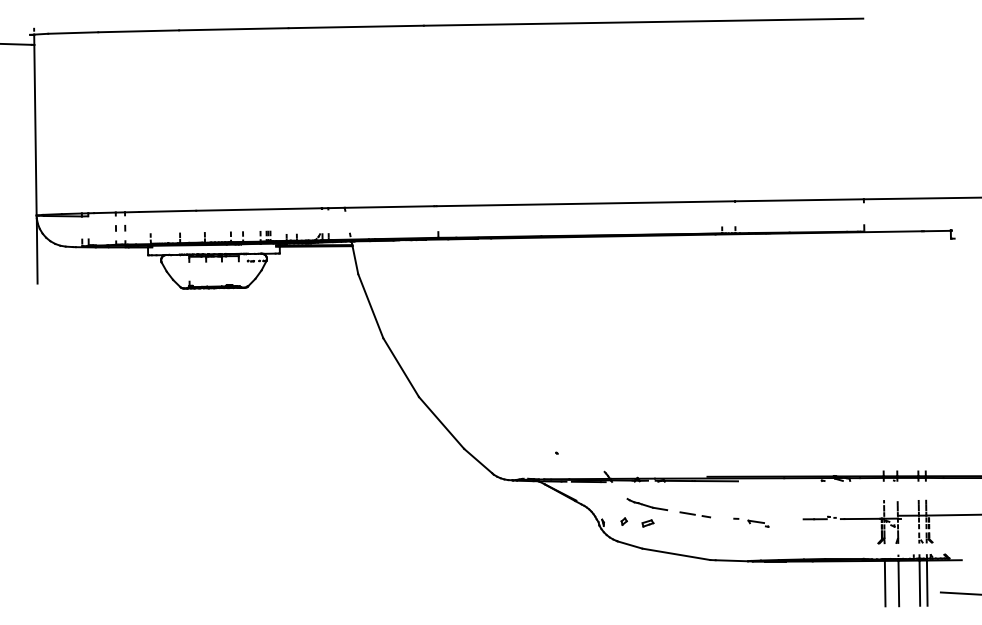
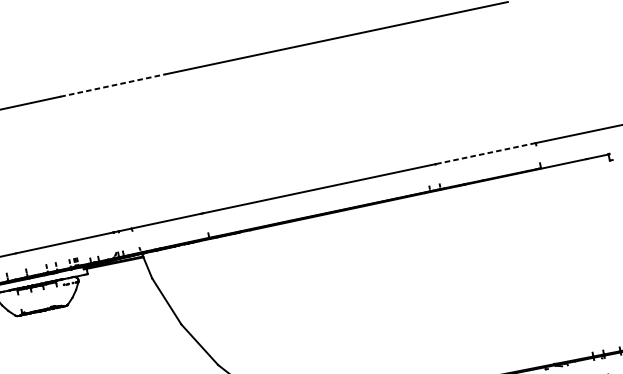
line: (356, 26) -> (113, 85), solid -> dashed
line: (798, 200) -> (484, 153), solid -> dashed

